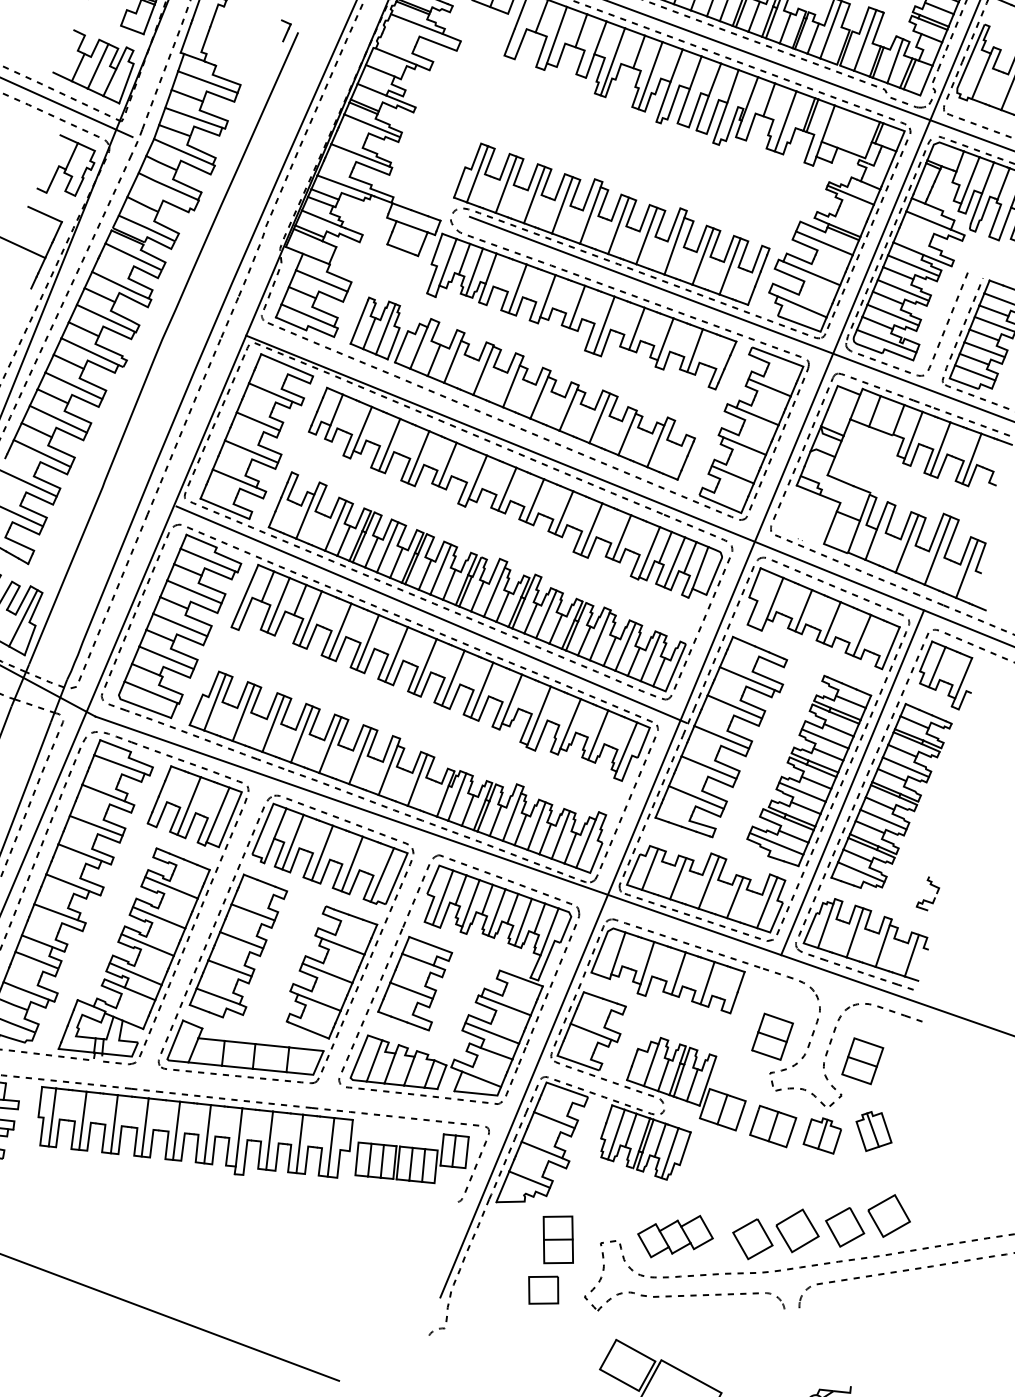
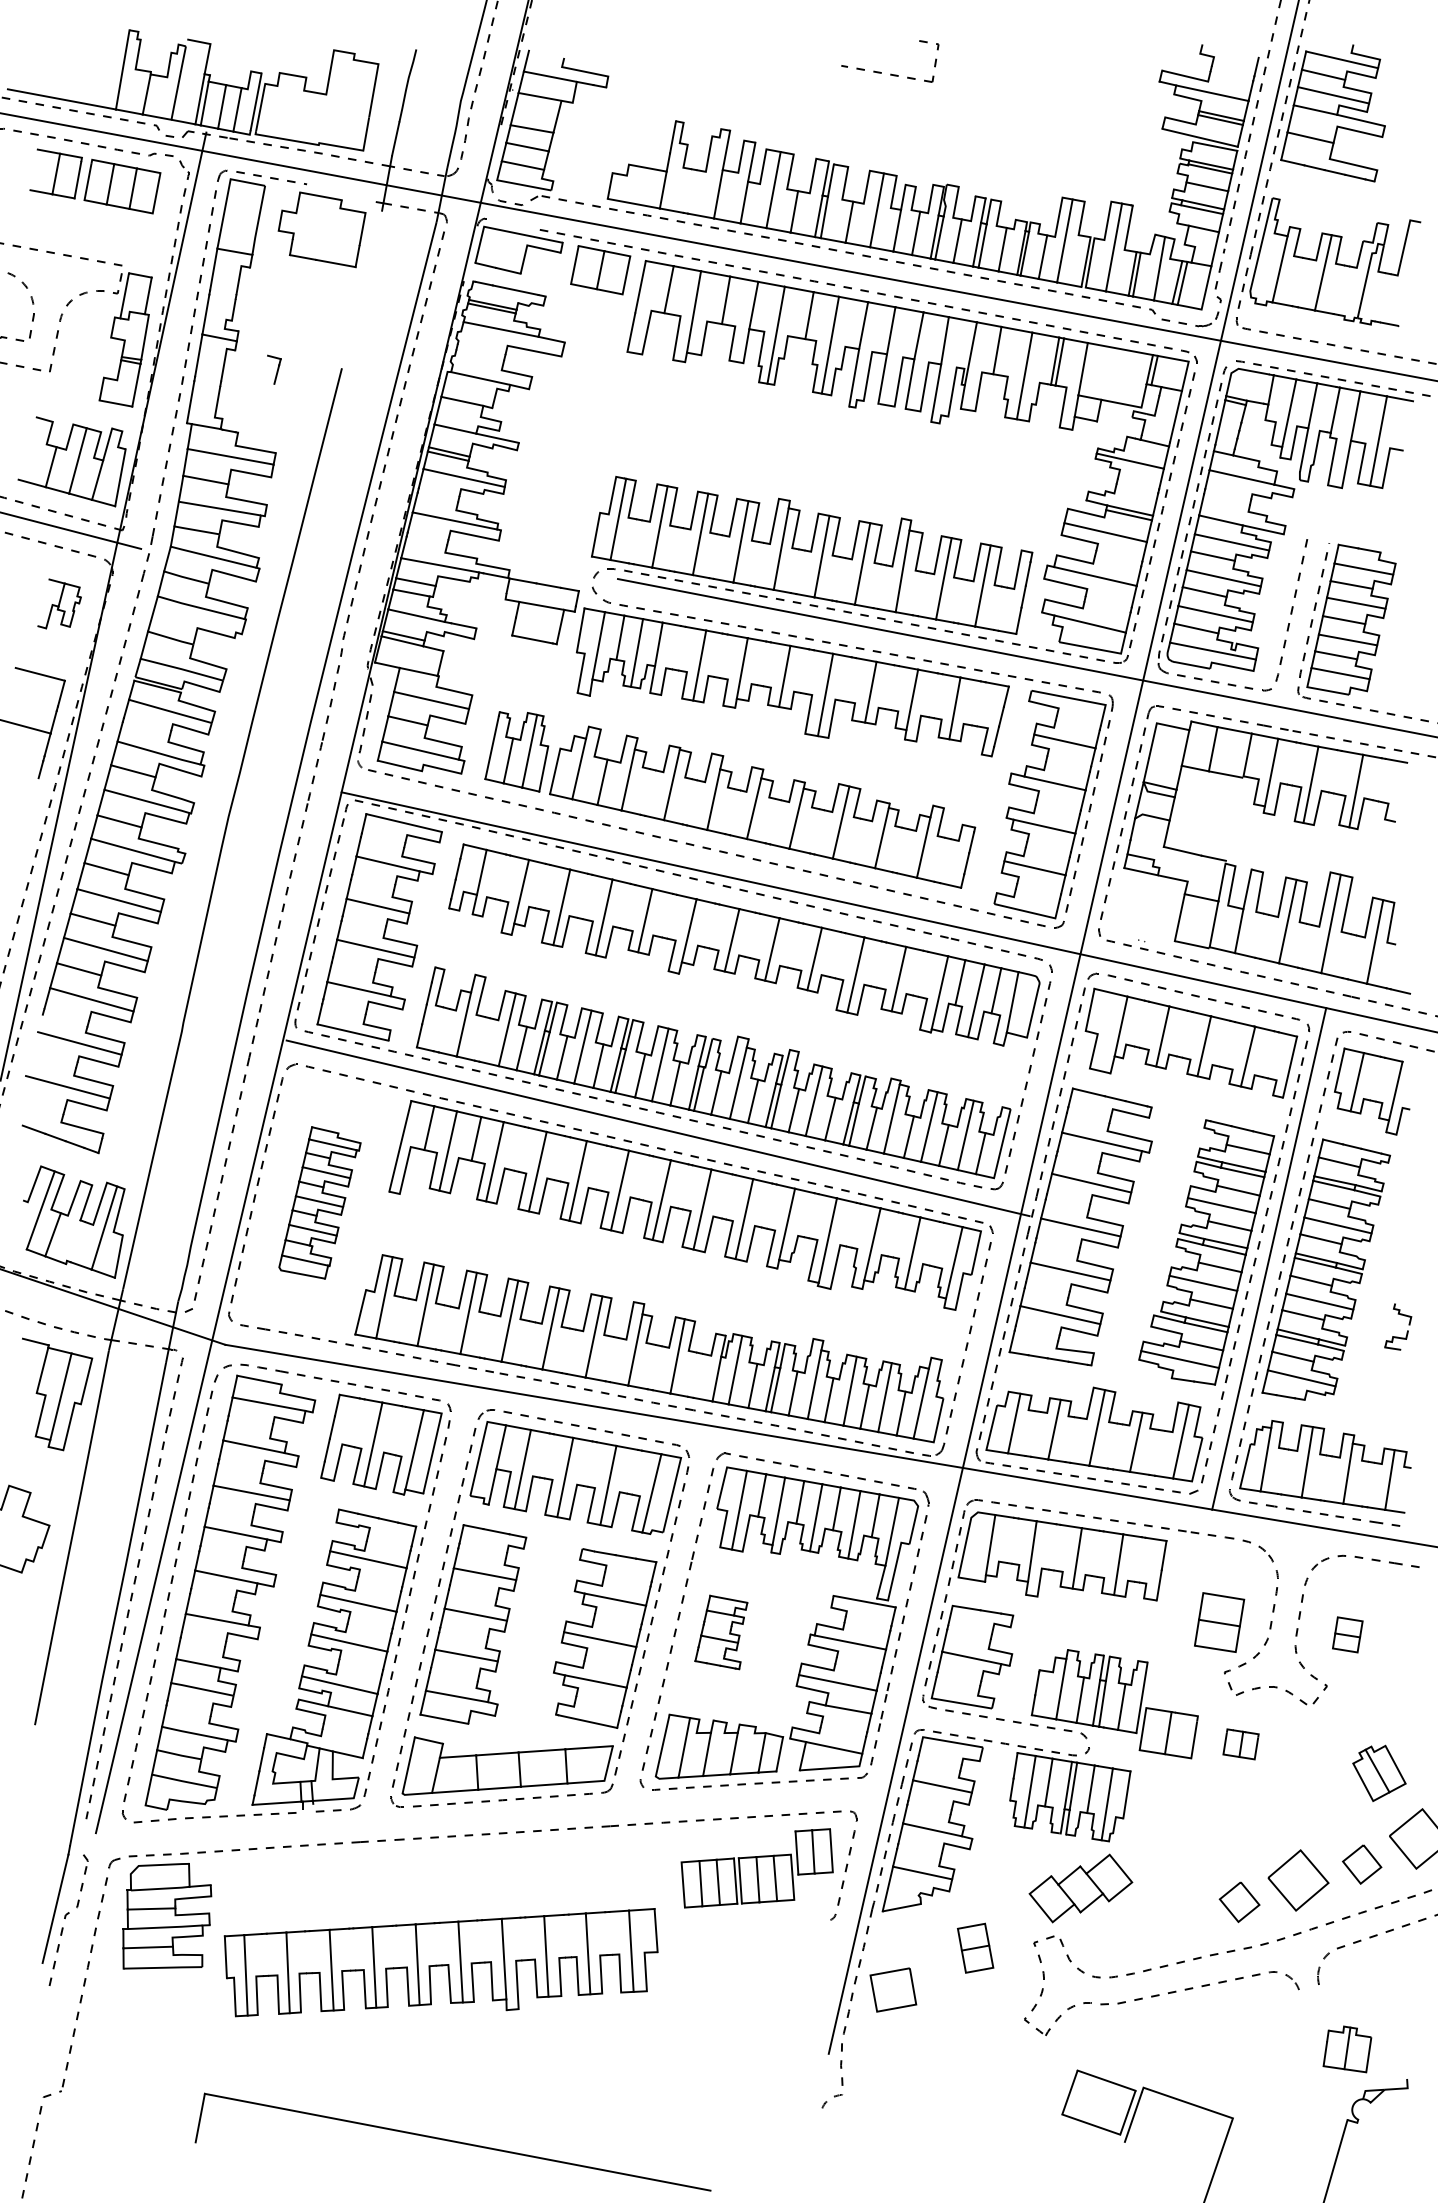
part: (284, 31) -> (274, 369), moved
part: (67, 166) -> (59, 603), size x0.6
part: (180, 626) -> (319, 1202), size x0.6
part: (934, 897) -> (1407, 1330), moved
part: (415, 983) -> (721, 1632), size x0.6
part: (862, 1060) -> (1347, 1634), size x0.6
part: (772, 1126) -> (1240, 1744), size x0.6
part: (874, 1131) -> (1379, 1772), moved
part: (193, 1132) -> (440, 1962), moved
part: (822, 1135) -> (1347, 2049), moved
part: (844, 1227) -> (1361, 1864), size x0.7
part: (675, 1236) -> (1080, 1888), moved
part: (752, 1239) -> (1239, 1902), size x0.7
part: (558, 1240) -> (975, 1948), size x0.7
part: (543, 1289) -> (893, 1989), moved

